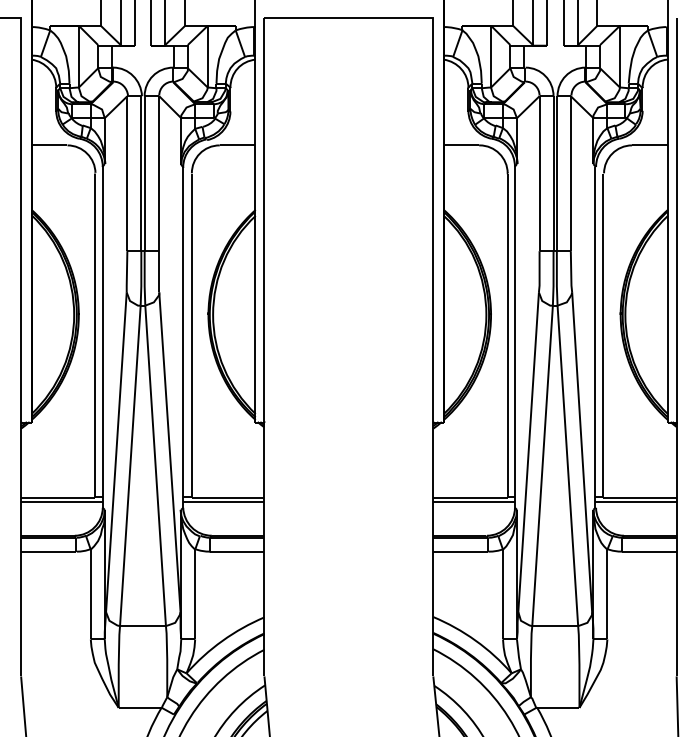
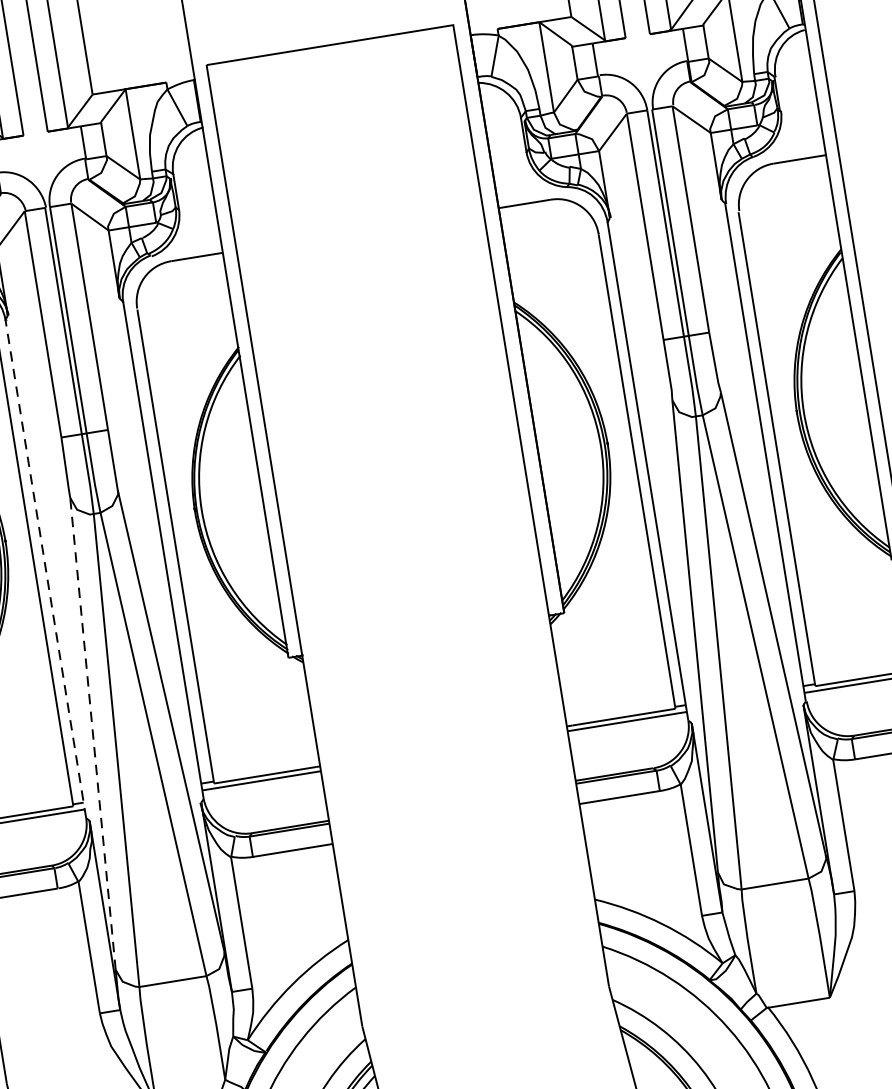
line: (102, 336) -> (45, 568), solid -> dashed
line: (116, 451) -> (92, 732), solid -> dashed

